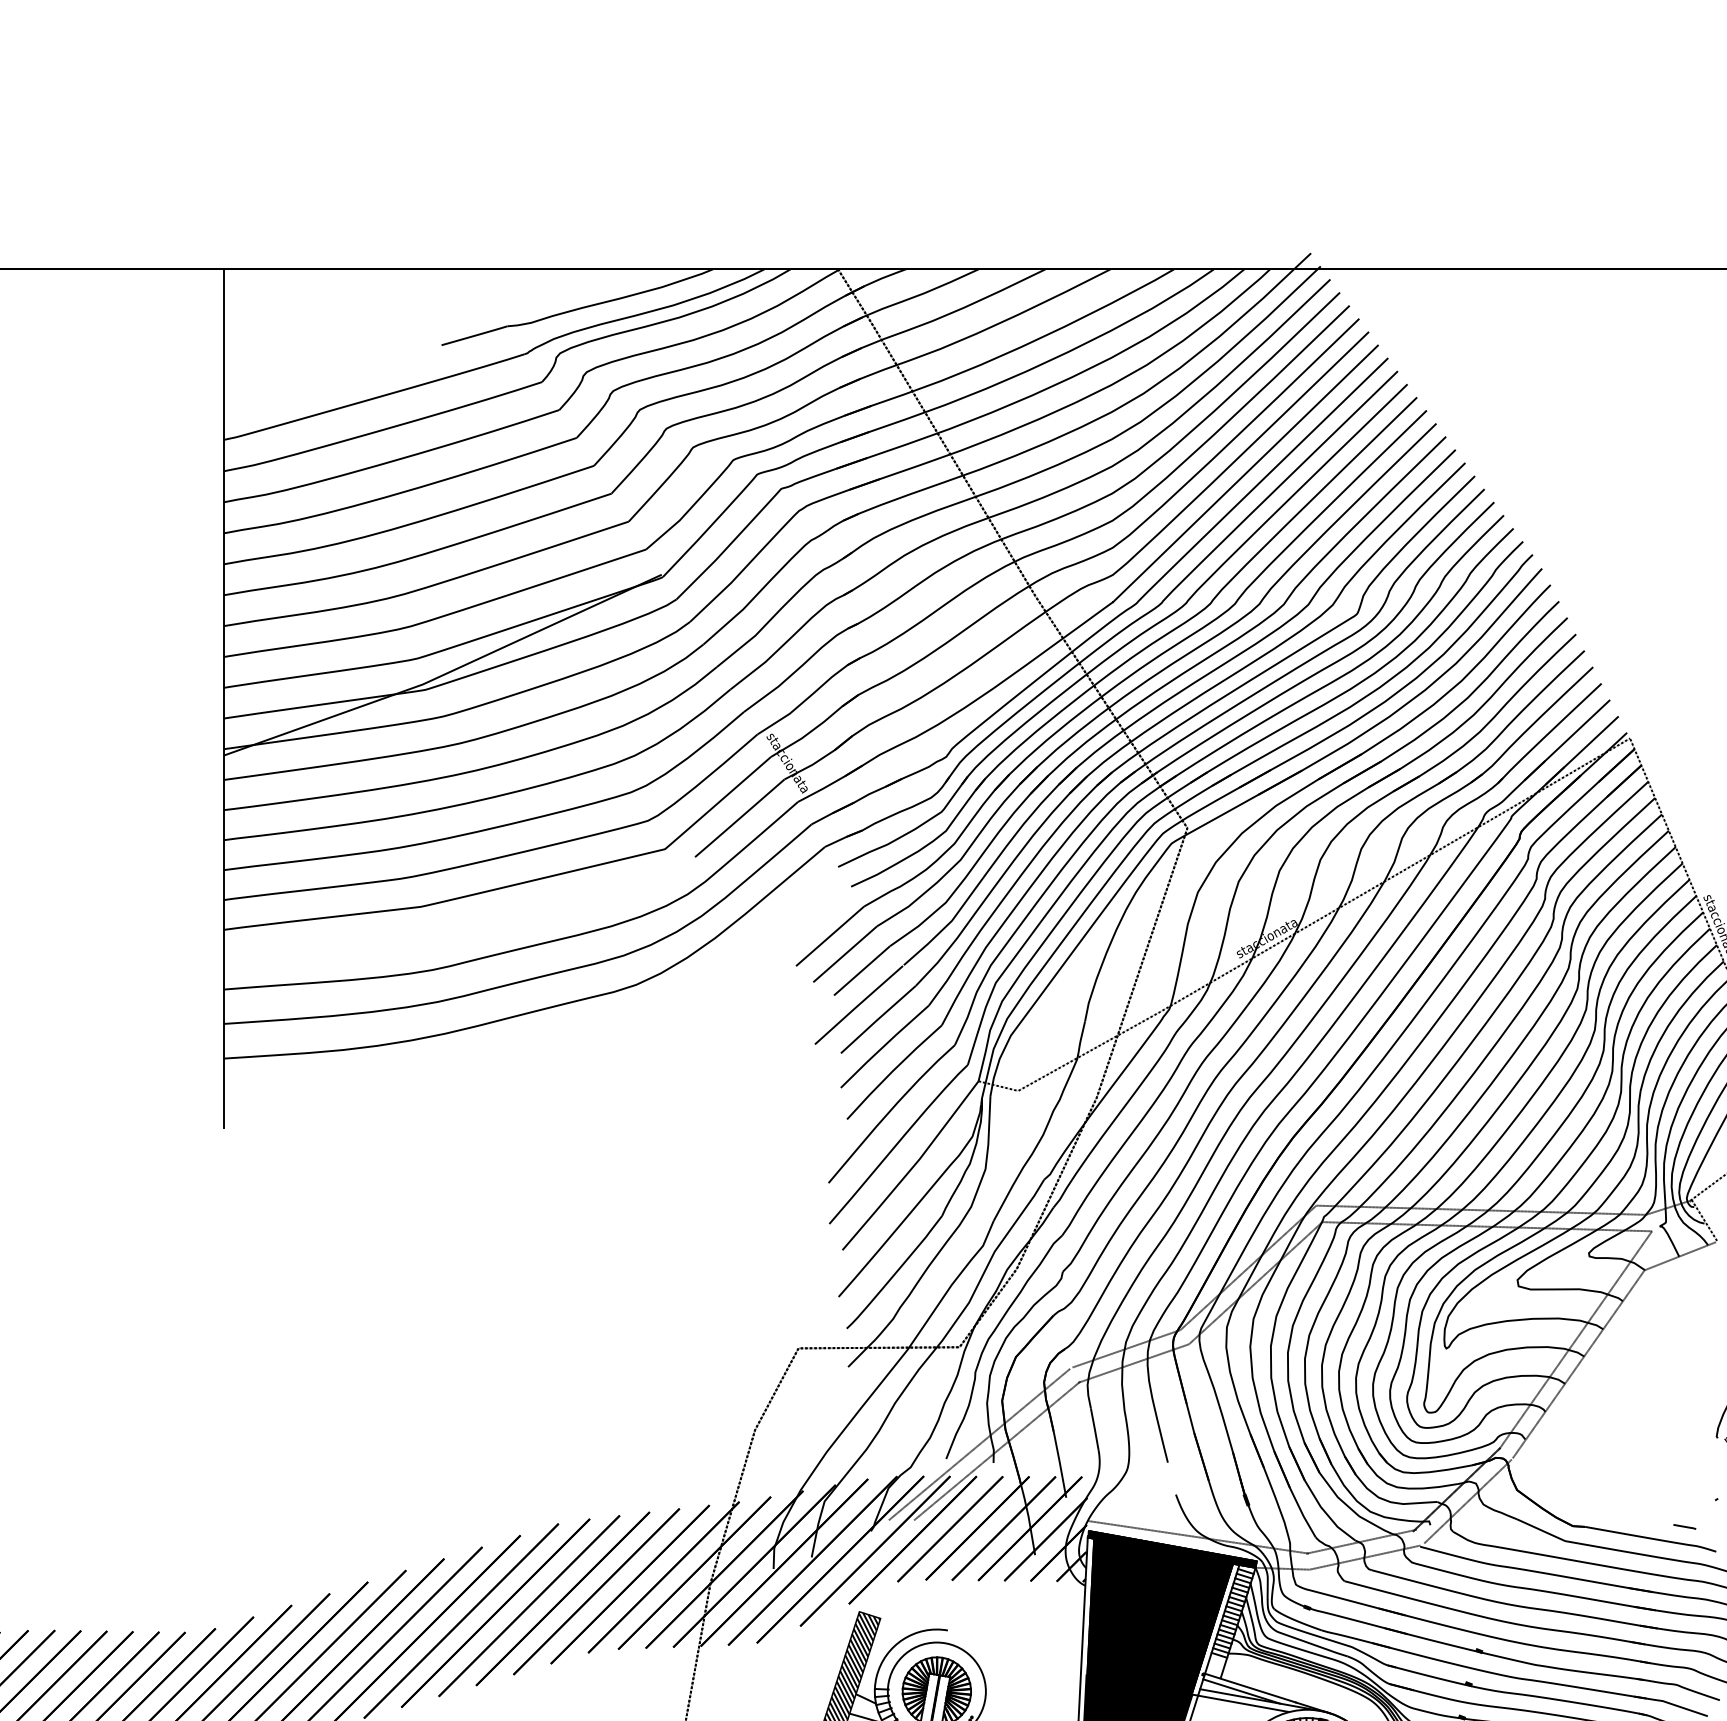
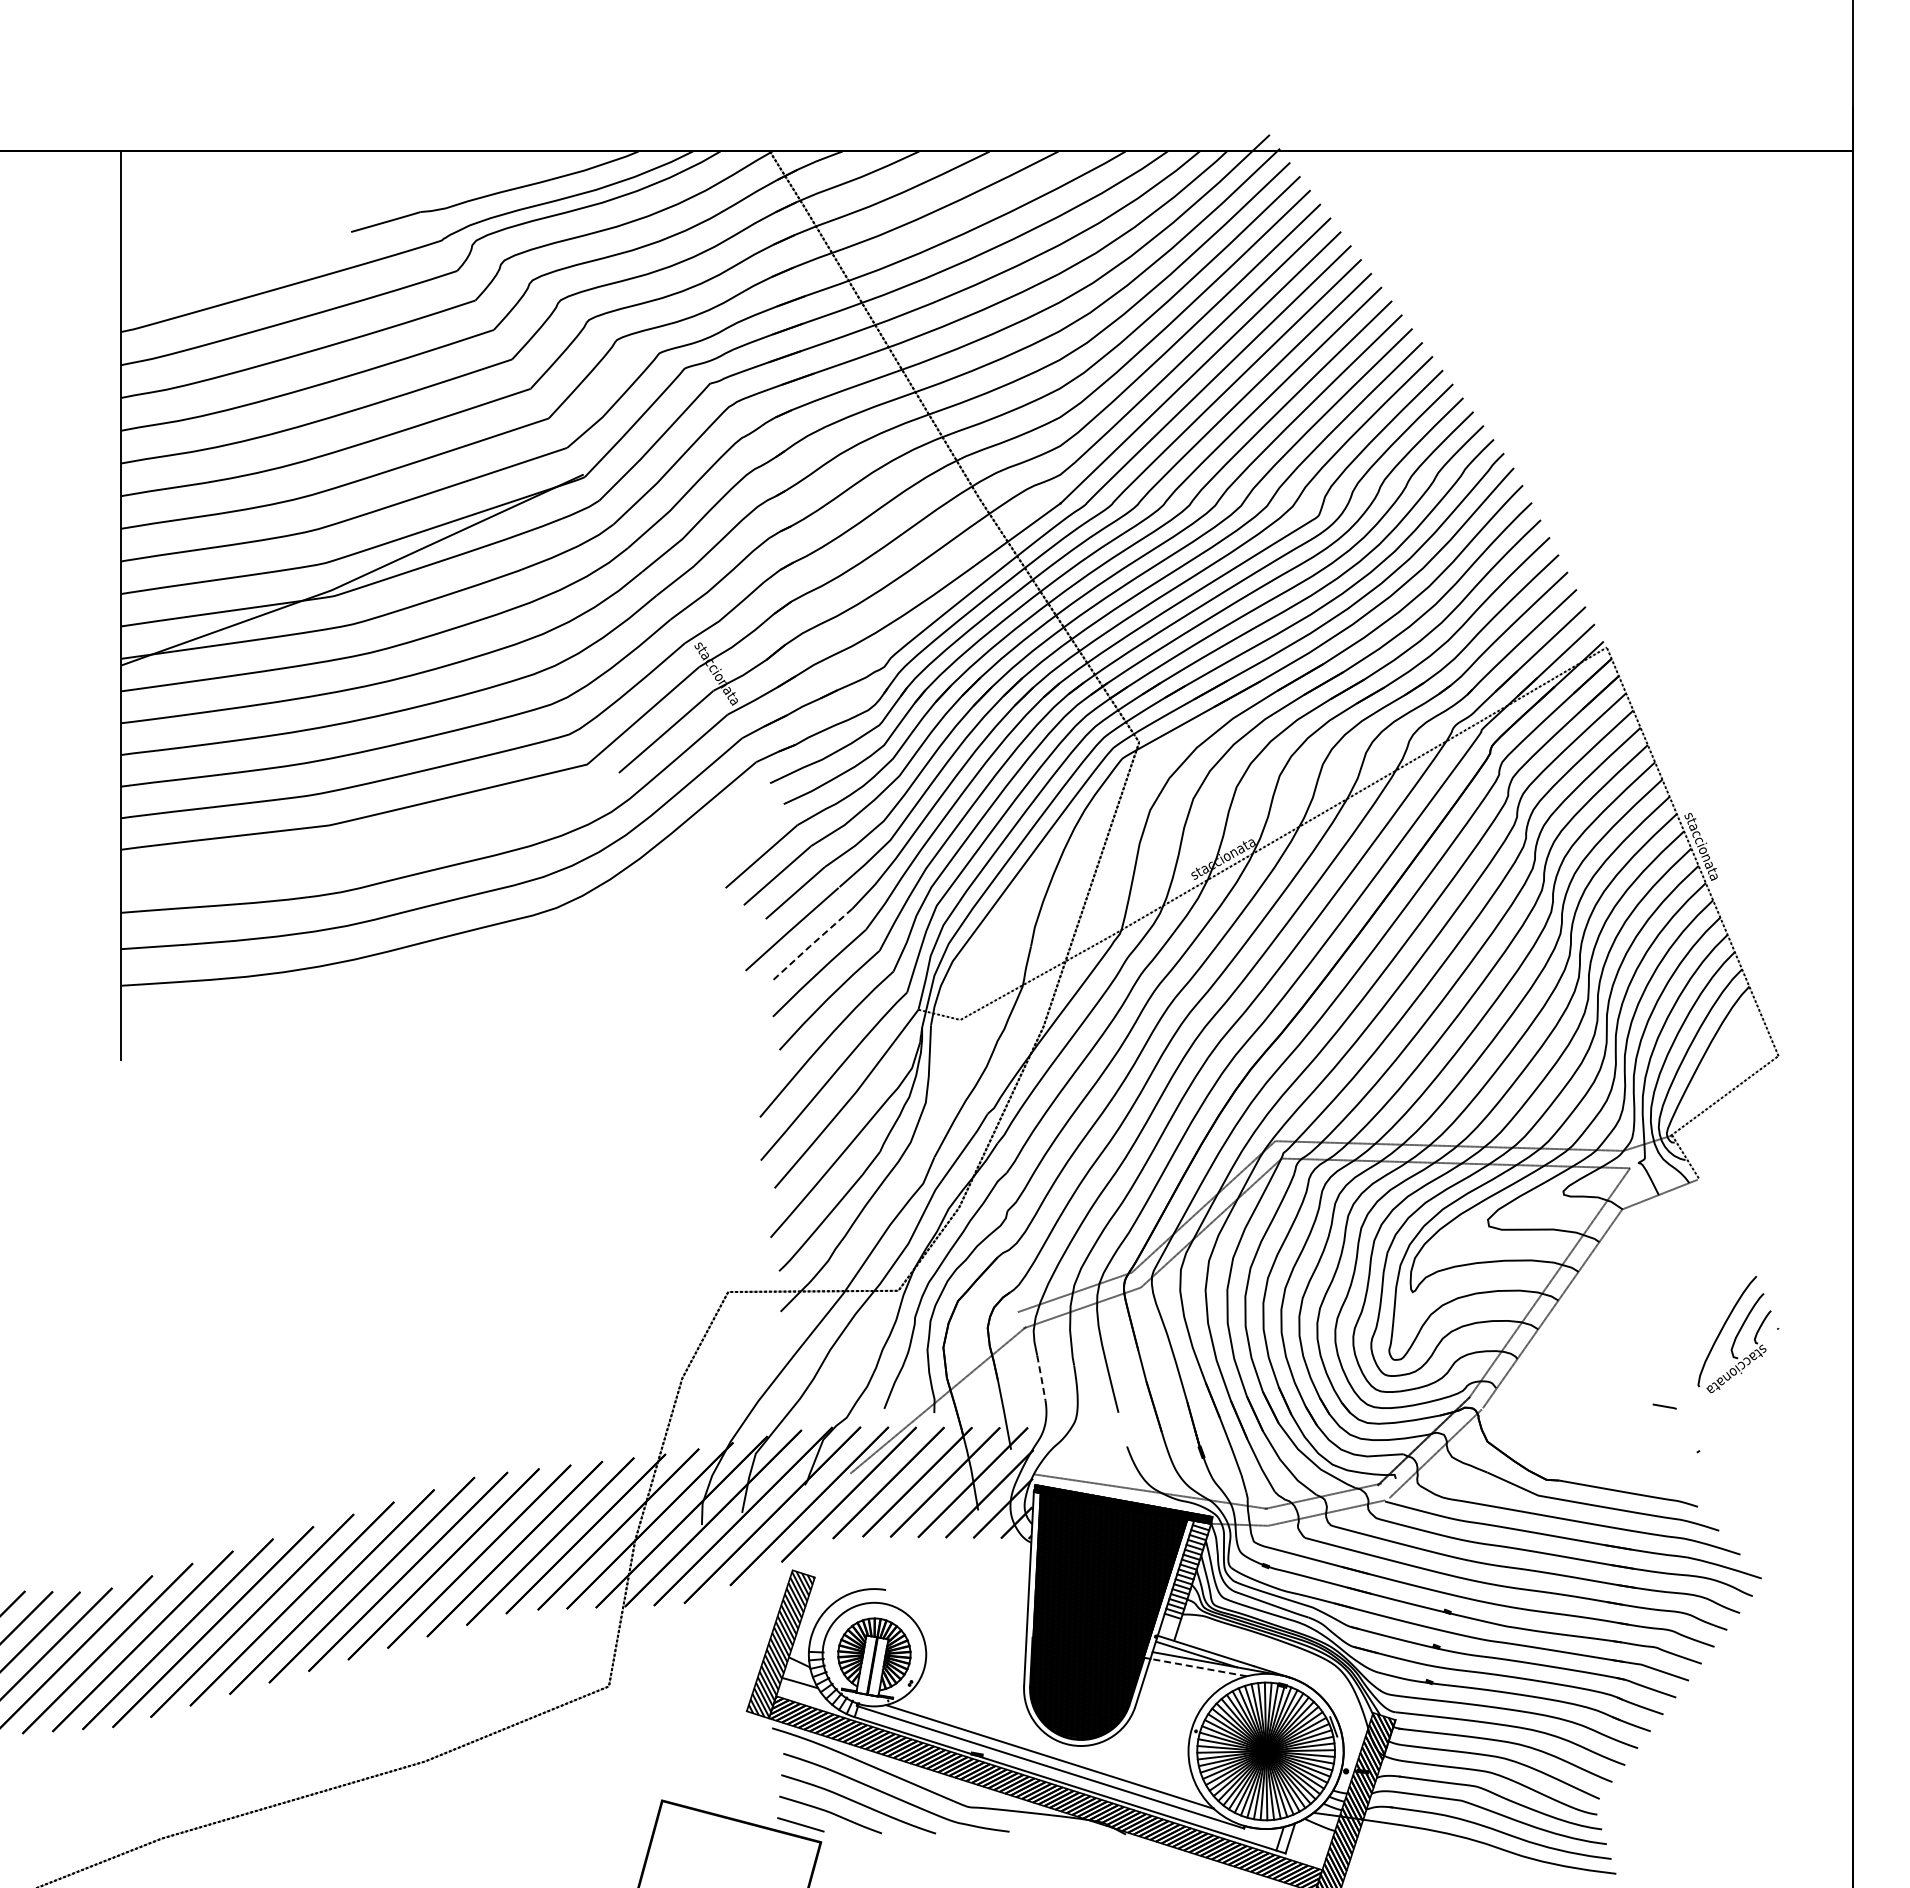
line: (877, 1019) -> (811, 944), solid -> dashed
line: (1094, 1429) -> (1041, 1377), solid -> dashed
line: (979, 1444) -> (919, 1393), removed
line: (1684, 1526) -> (1664, 1406), moved
line: (1243, 1703) -> (1198, 1667), solid -> dashed

